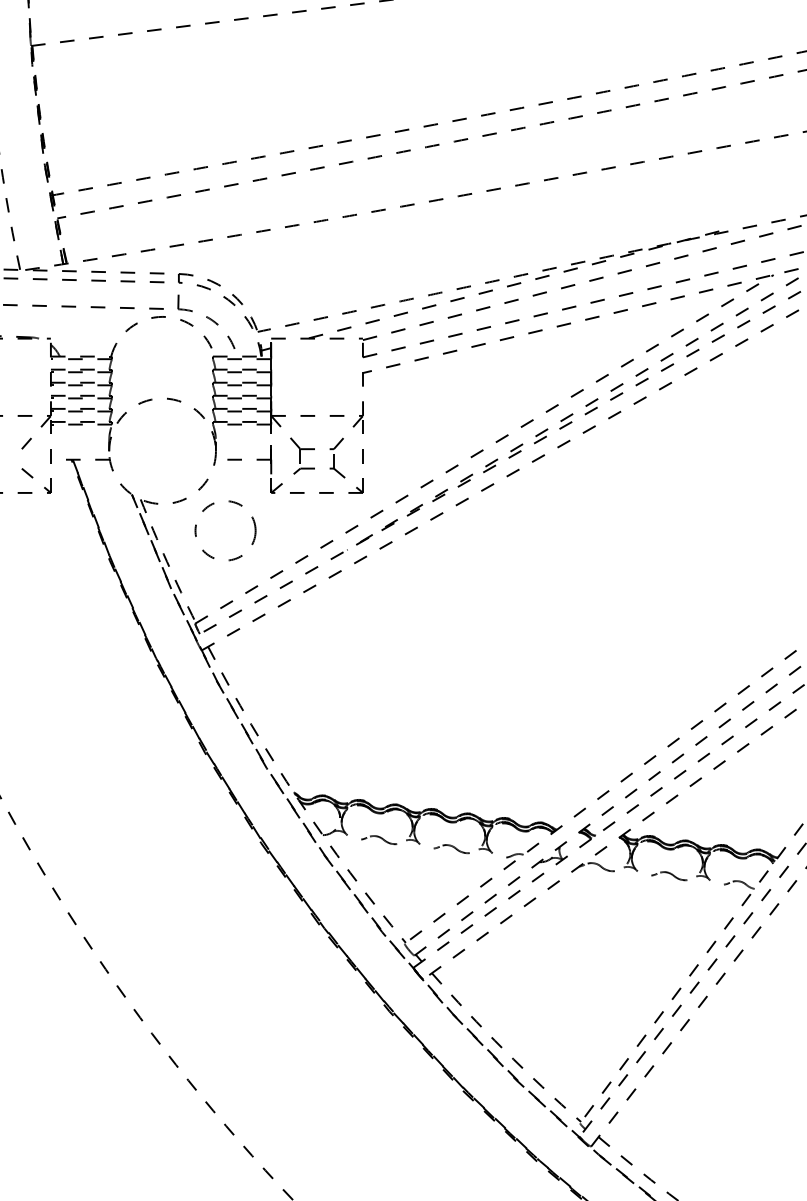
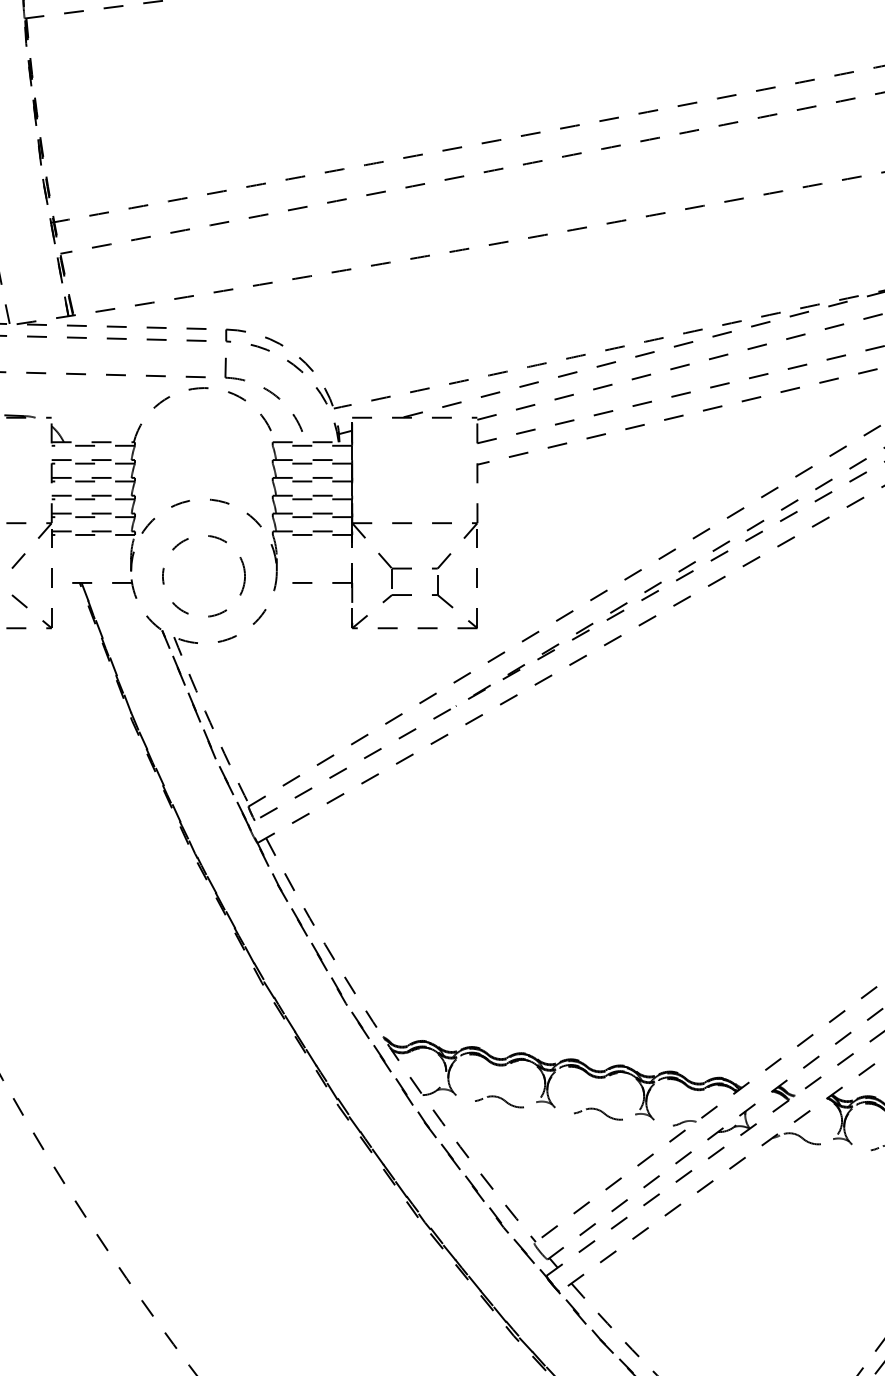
part: (233, 503) -> (214, 538), moved

